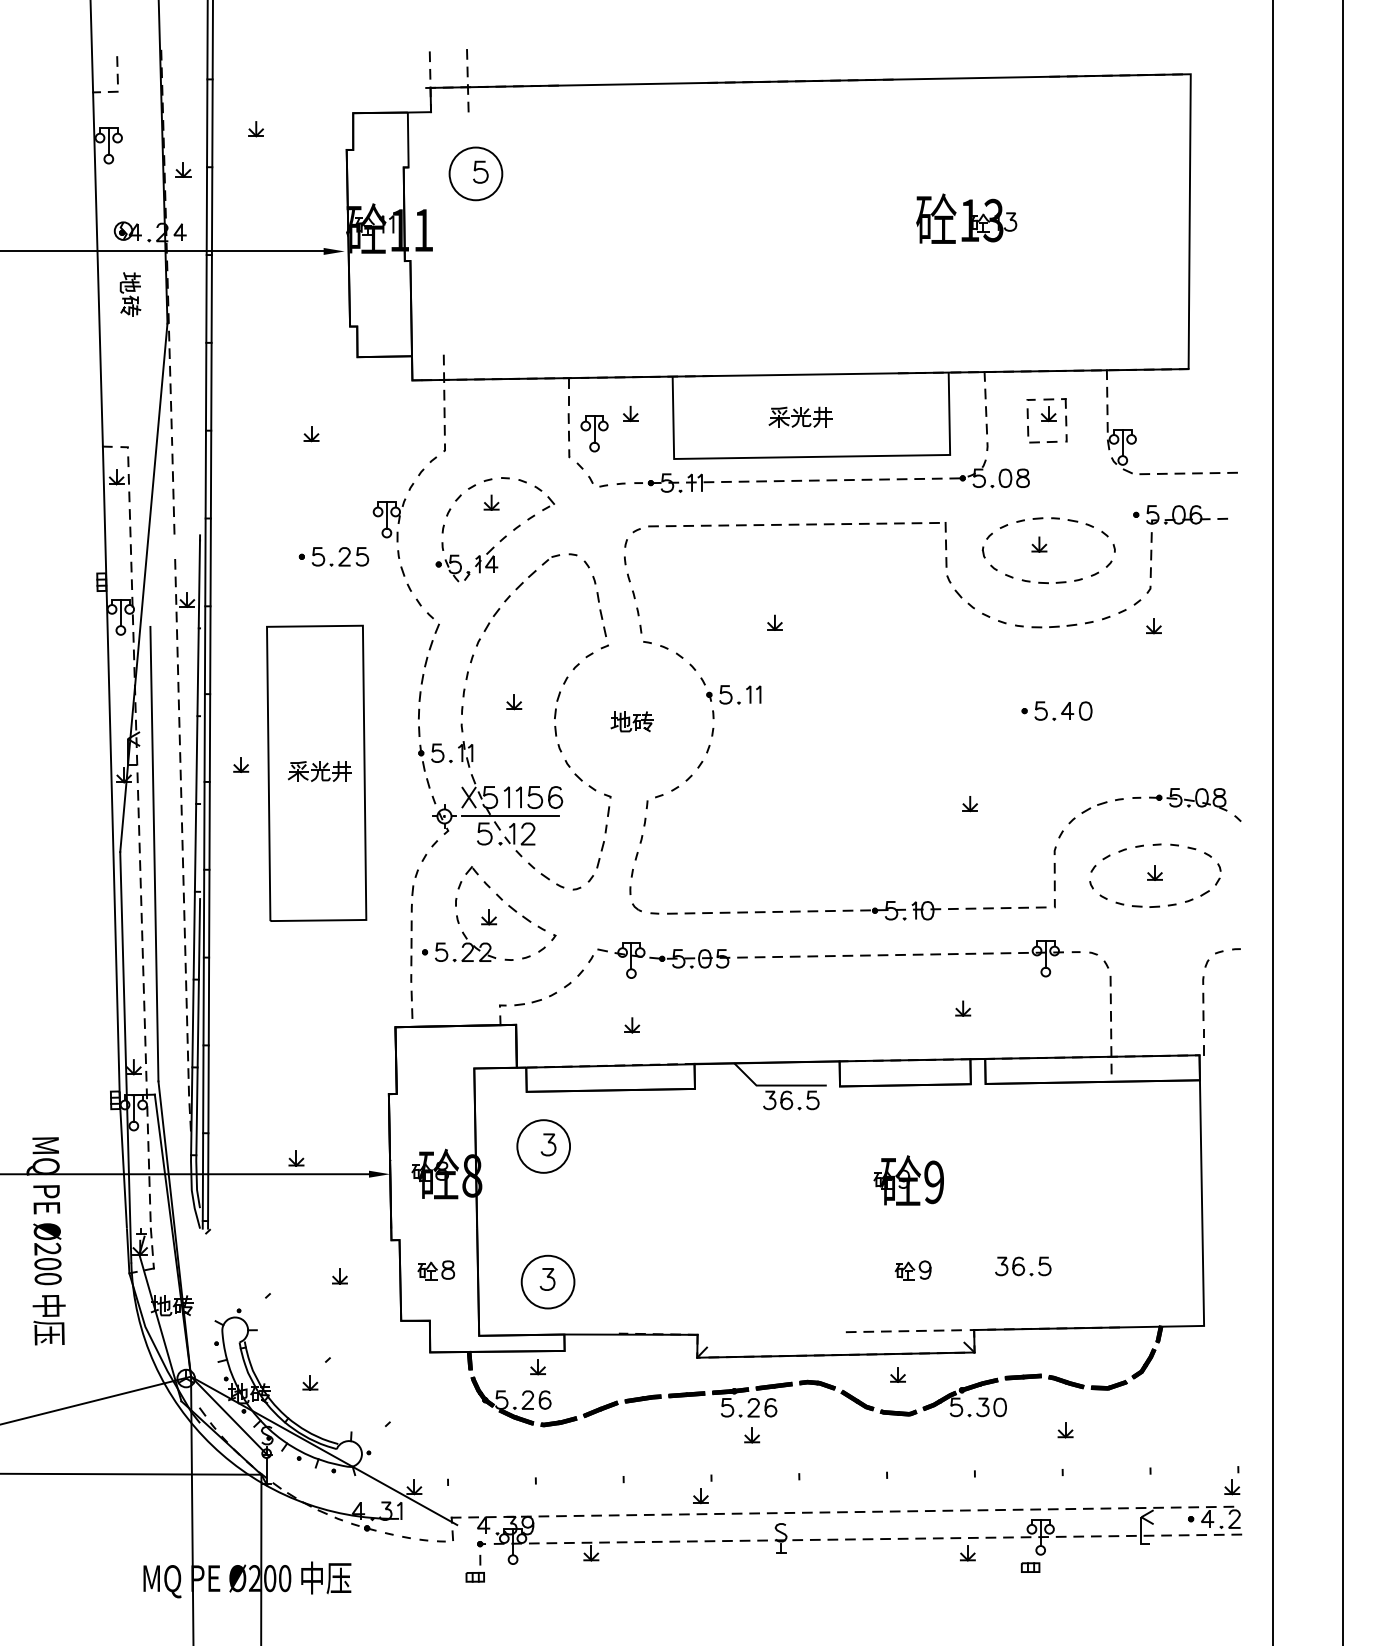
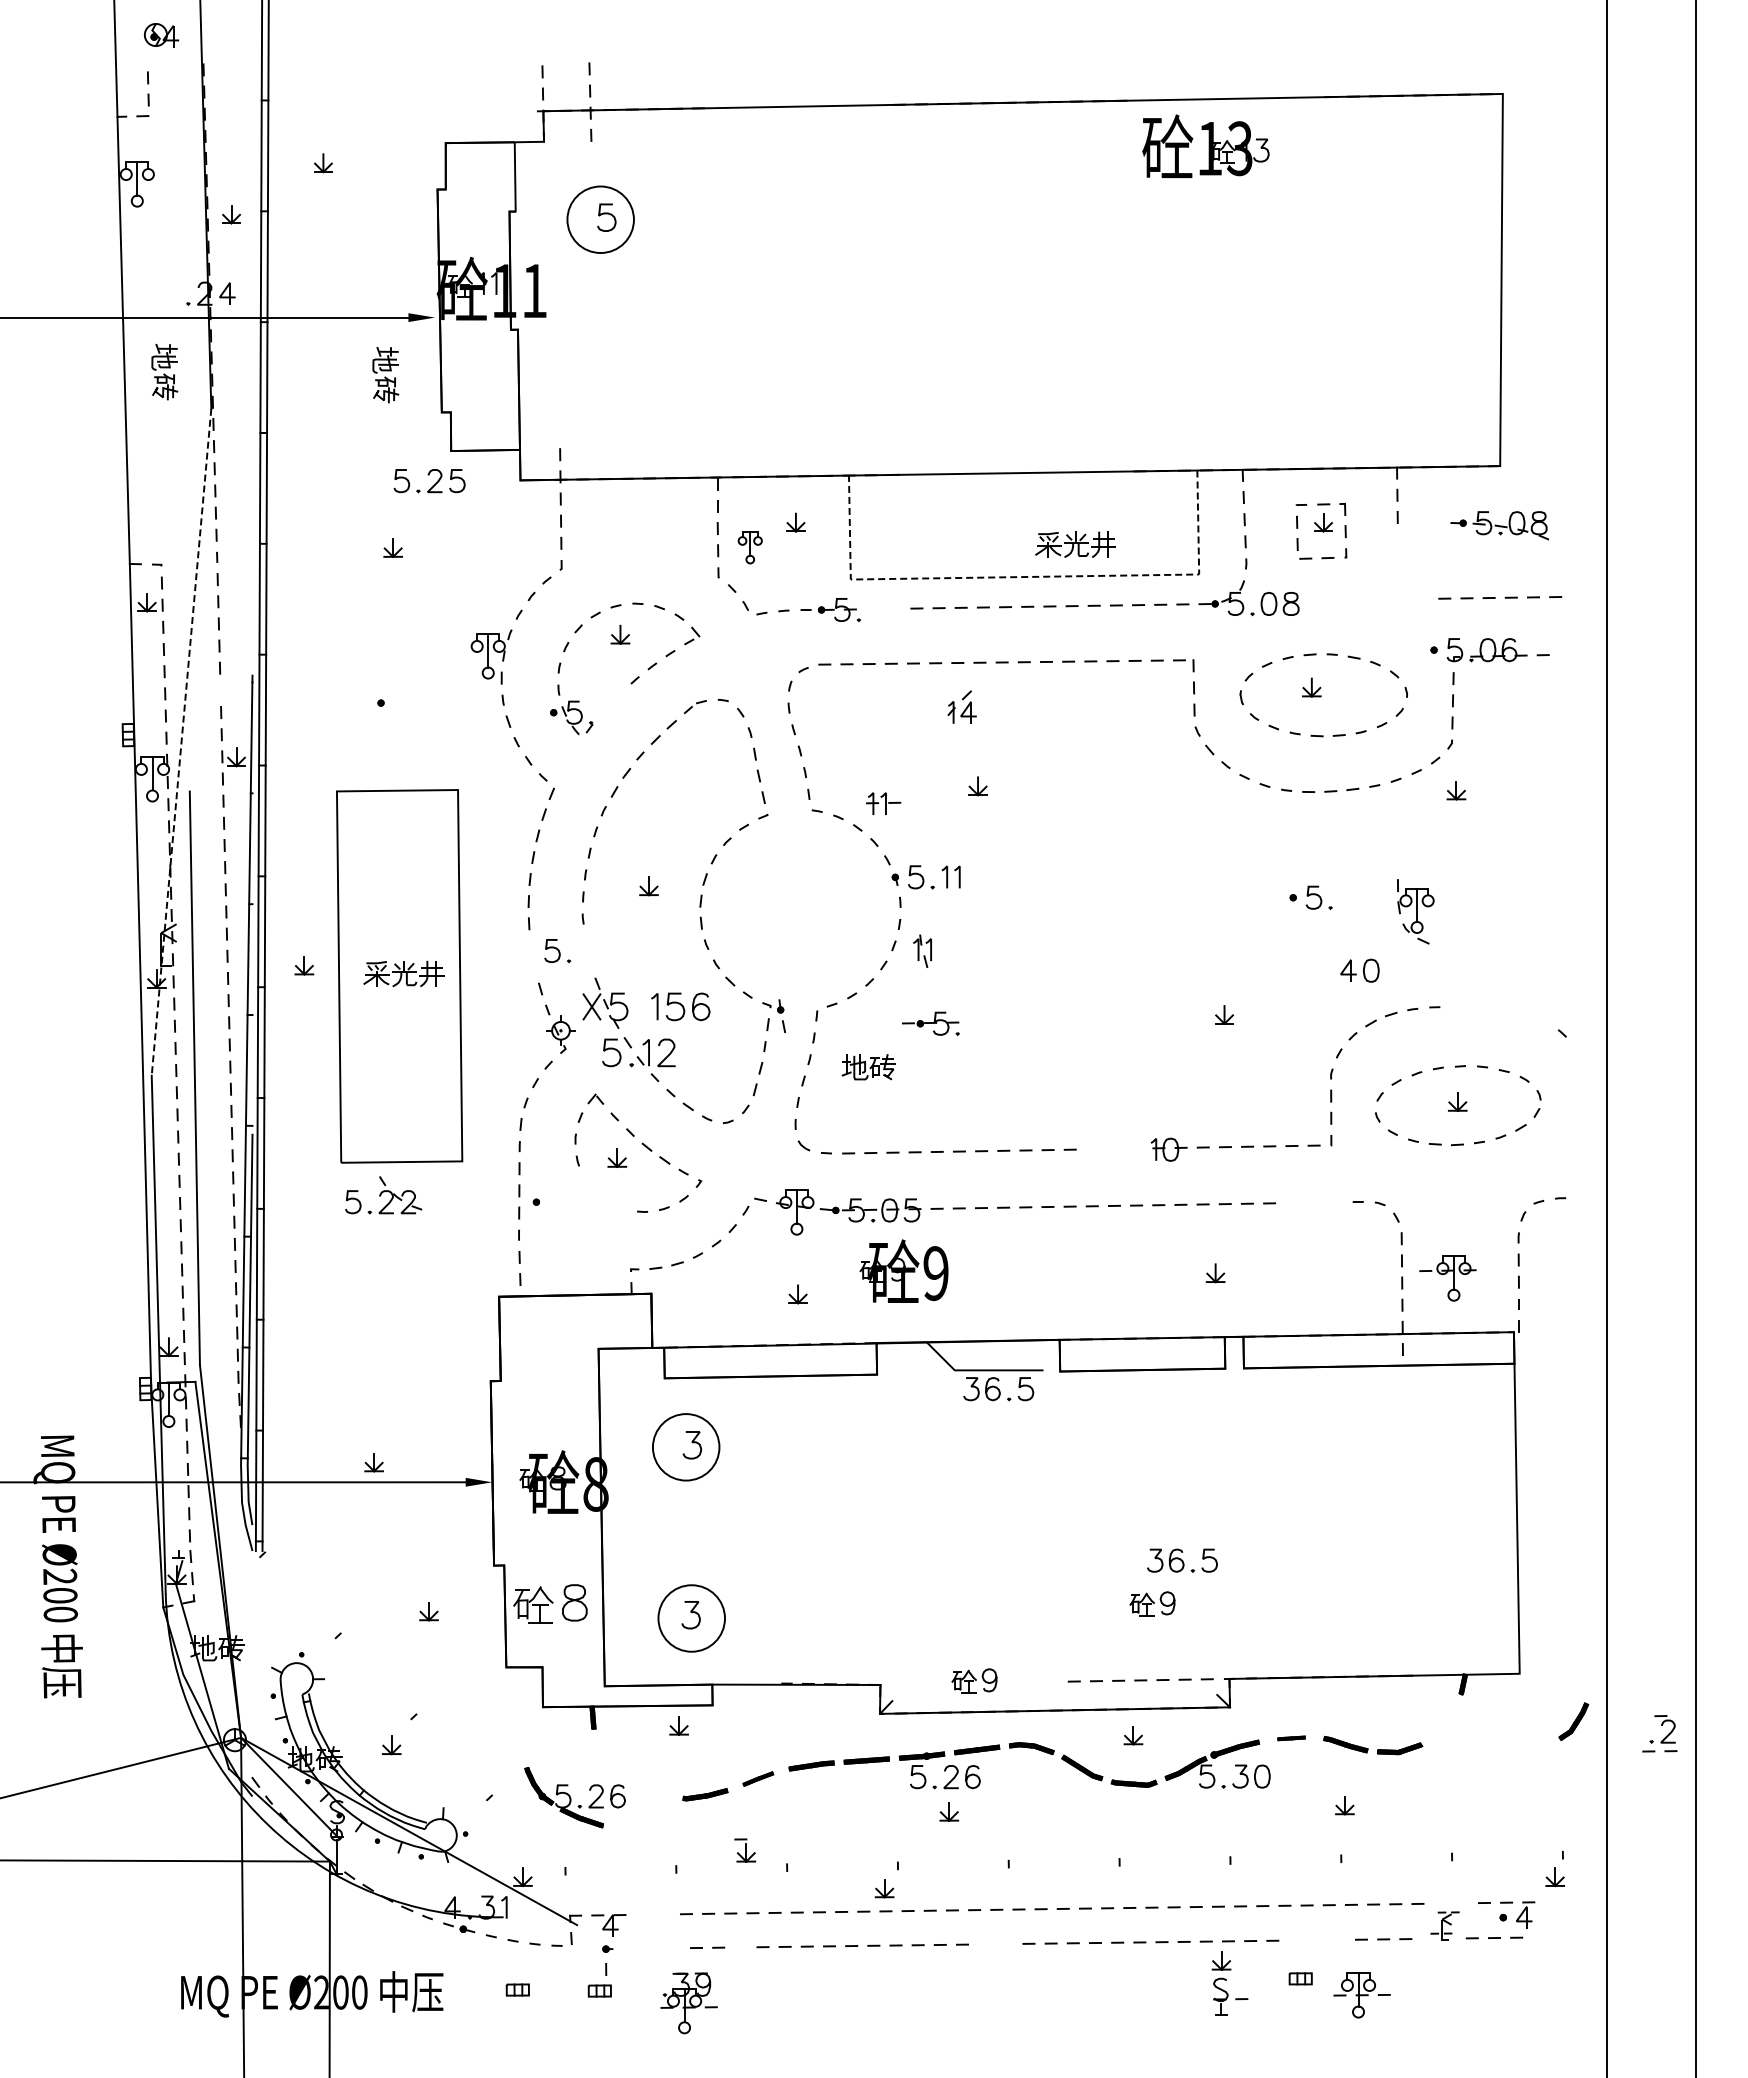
part: (966, 218) -> (1205, 146), moved
part: (127, 231) -> (161, 35), moved
part: (305, 297) -> (385, 375), added
part: (800, 416) -> (1075, 544), moved
part: (593, 433) -> (749, 547), size x0.7
part: (1121, 447) -> (1415, 911), moved
line: (811, 457) -> (1024, 577), solid -> dashed
part: (700, 482) -> (883, 803), moved
part: (340, 557) -> (429, 481), moved
part: (486, 559) -> (961, 706), moved
line: (143, 588) -> (181, 742), solid -> dashed
part: (1076, 710) -> (1359, 970), moved
part: (631, 721) -> (868, 1067), moved
part: (465, 753) -> (922, 950), moved
part: (421, 757) -> (781, 1015), moved
line: (508, 797) -> (641, 1006), removed
part: (1188, 799) -> (1499, 525), moved
line: (510, 816) -> (644, 1030), removed
part: (883, 910) -> (930, 1023), moved
part: (465, 946) -> (383, 1195), moved
part: (1040, 958) -> (1447, 1278), moved
part: (908, 1179) -> (903, 1270), moved
part: (1023, 1266) -> (1182, 1560), moved
part: (436, 1270) -> (550, 1603), size x1.6
part: (772, 1331) -> (974, 1680), added
part: (1143, 1363) -> (1573, 1721), moved
part: (1023, 1377) -> (1291, 1738), size x0.6
part: (510, 1400) -> (574, 1797), moved
part: (600, 1408) -> (758, 1778), size x0.7
part: (1231, 1523) -> (1664, 1737), moved
part: (1144, 1525) -> (1444, 1925), size x0.6
part: (1043, 1537) -> (1361, 1995), moved
part: (788, 1538) -> (1230, 1996), moved
part: (516, 1540) -> (688, 2003), moved
part: (590, 1551) -> (745, 1850), moved
part: (410, 1576) -> (517, 1989), added

